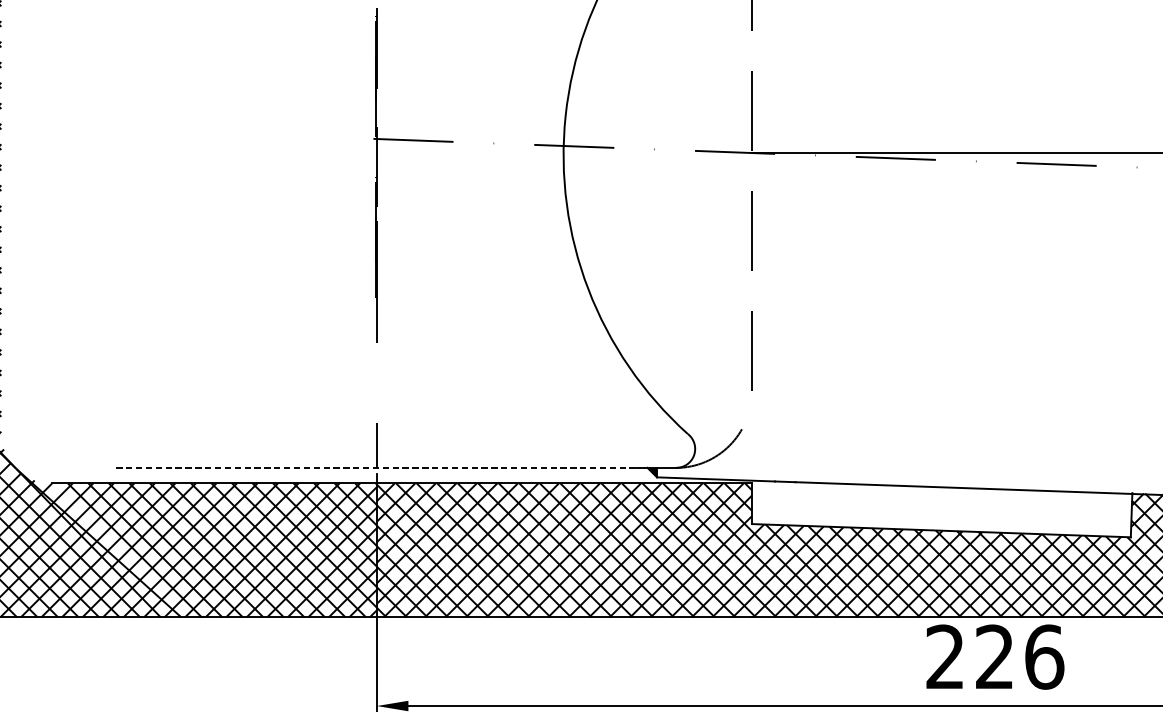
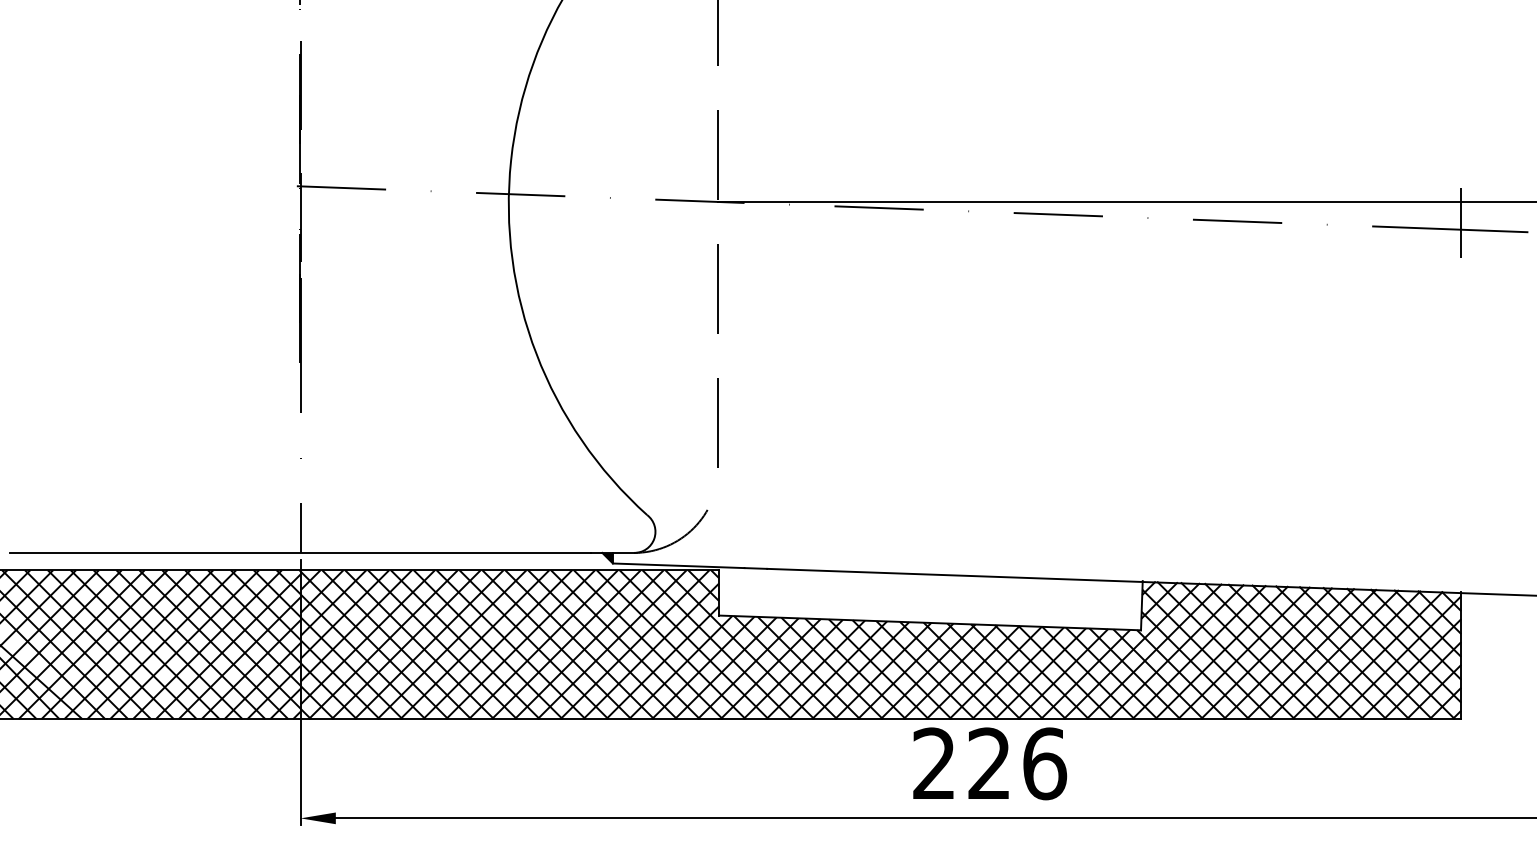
line: (377, 467) -> (301, 552), dashed -> solid

